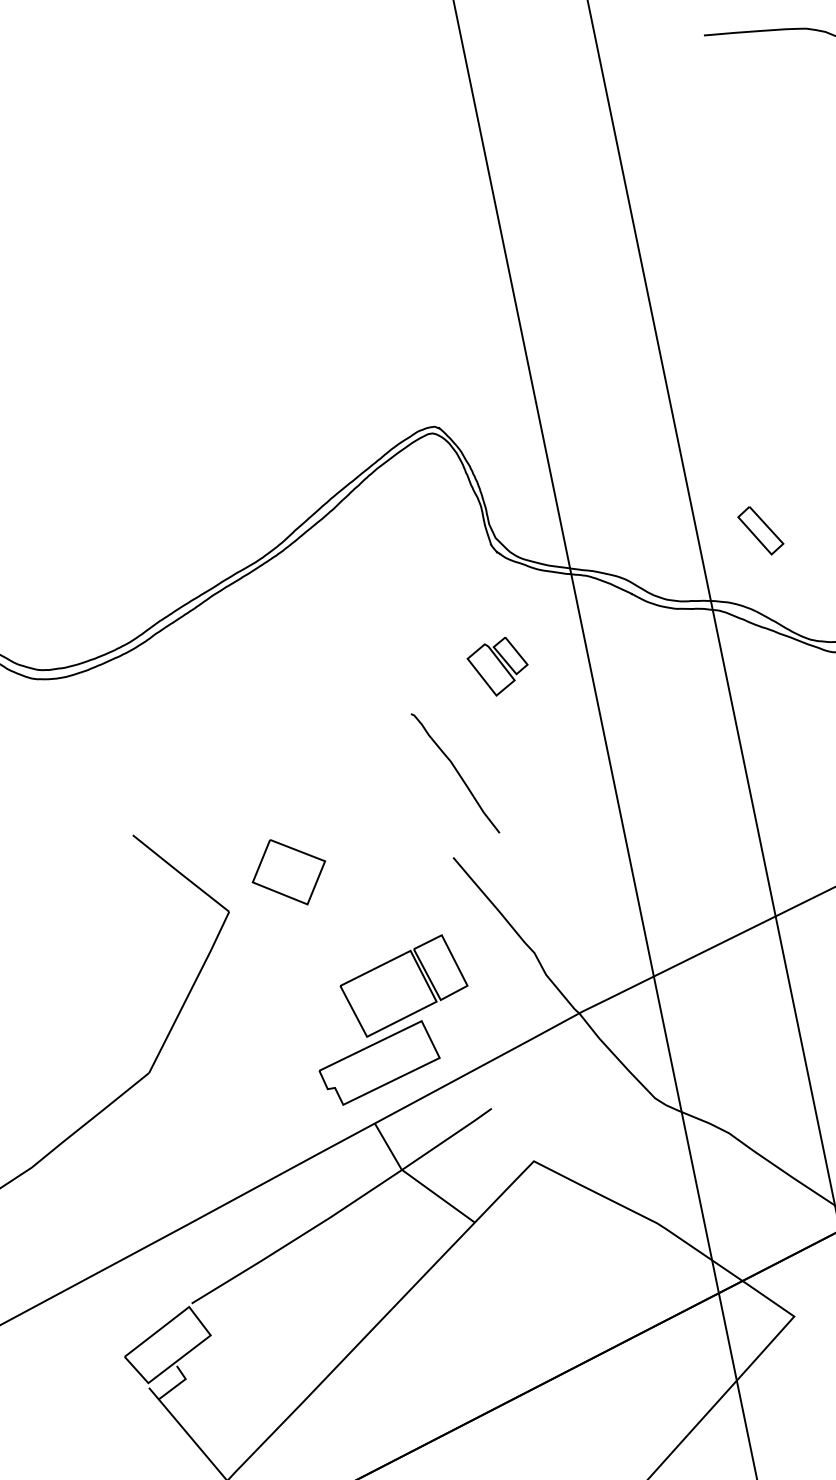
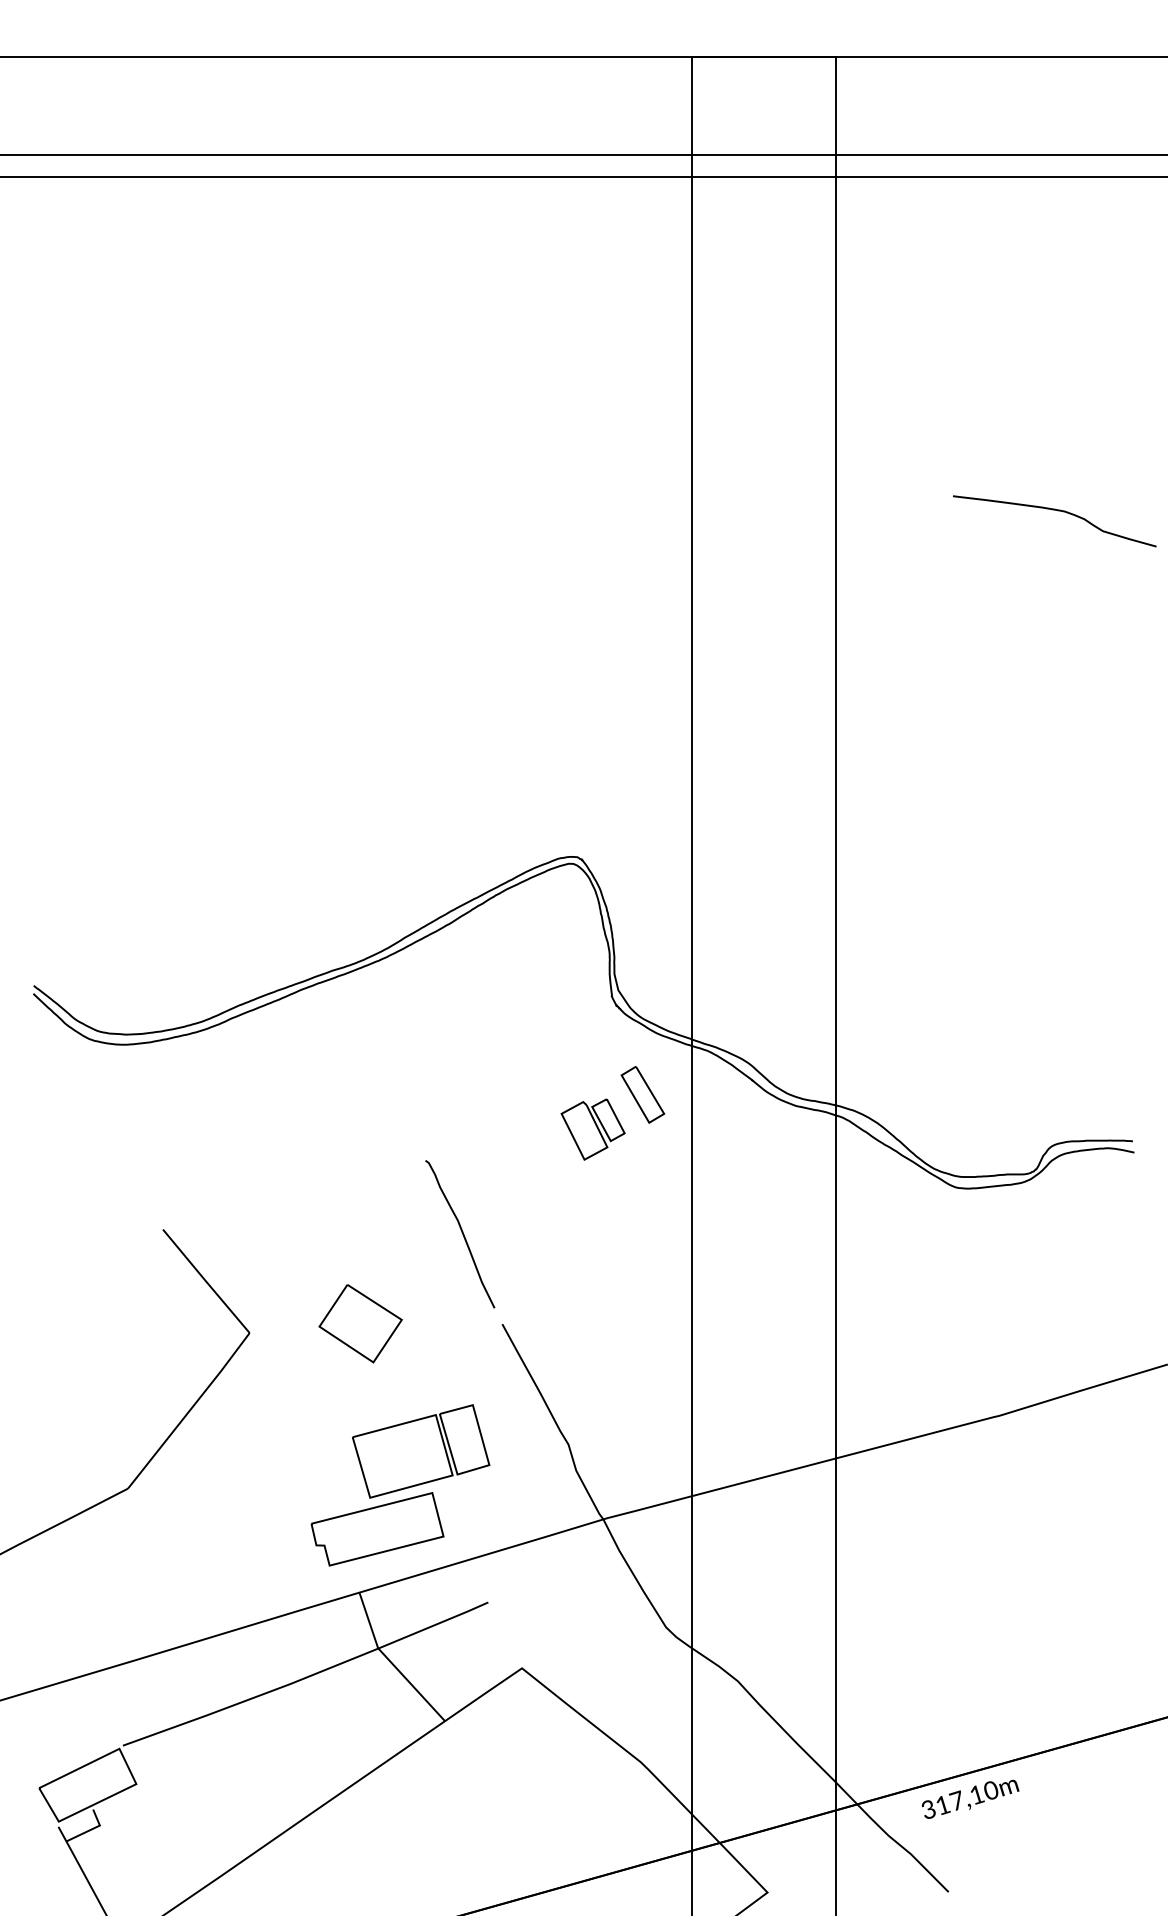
part: (760, 530) -> (642, 1094), moved
curve: (457, 773) -> (462, 1234), moved
part: (288, 872) -> (360, 1323), moved

